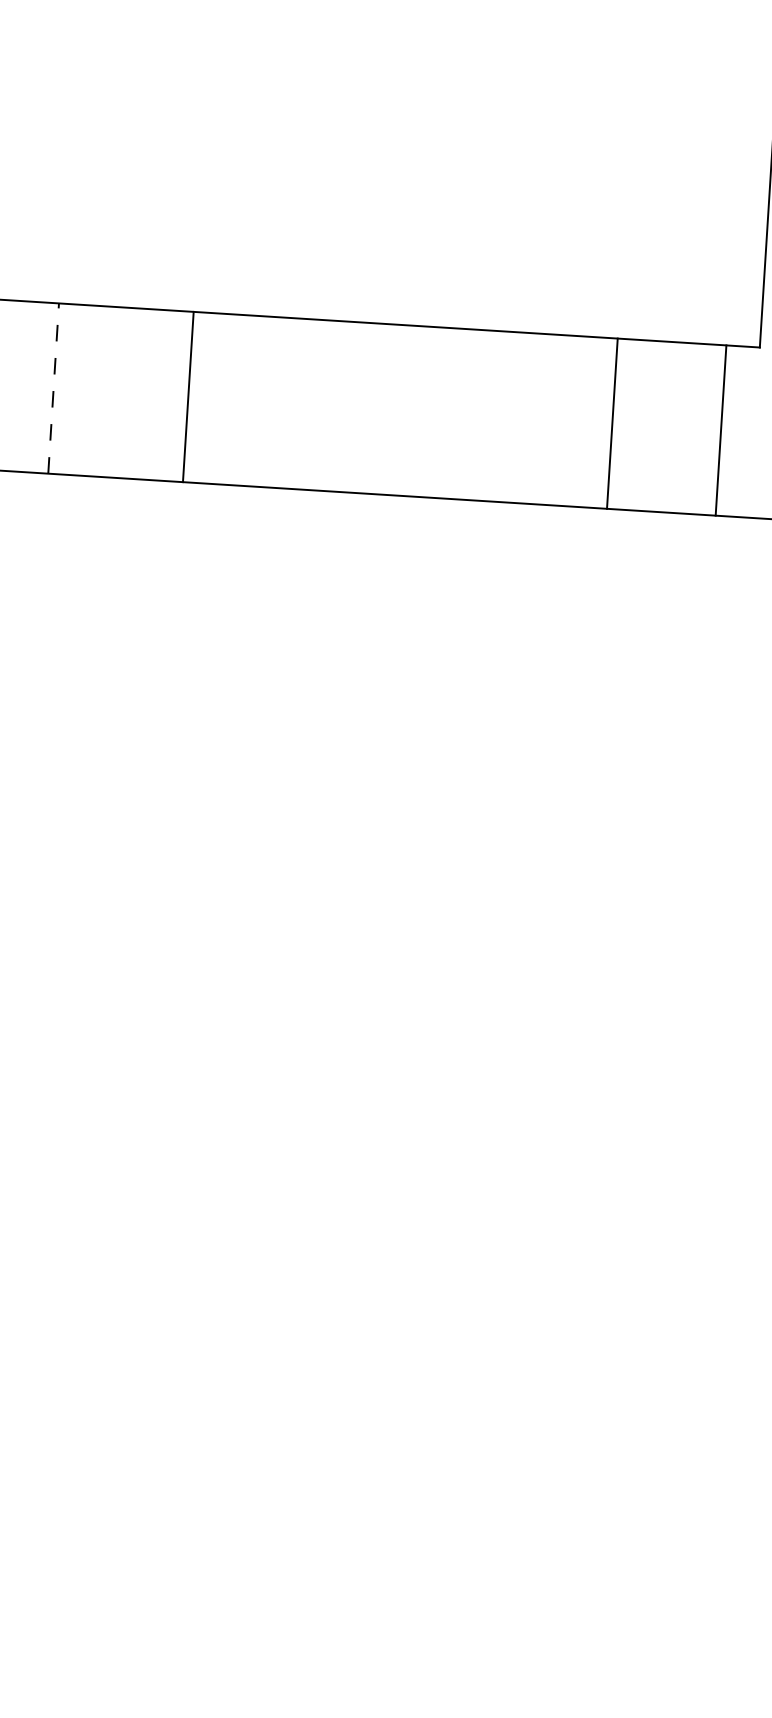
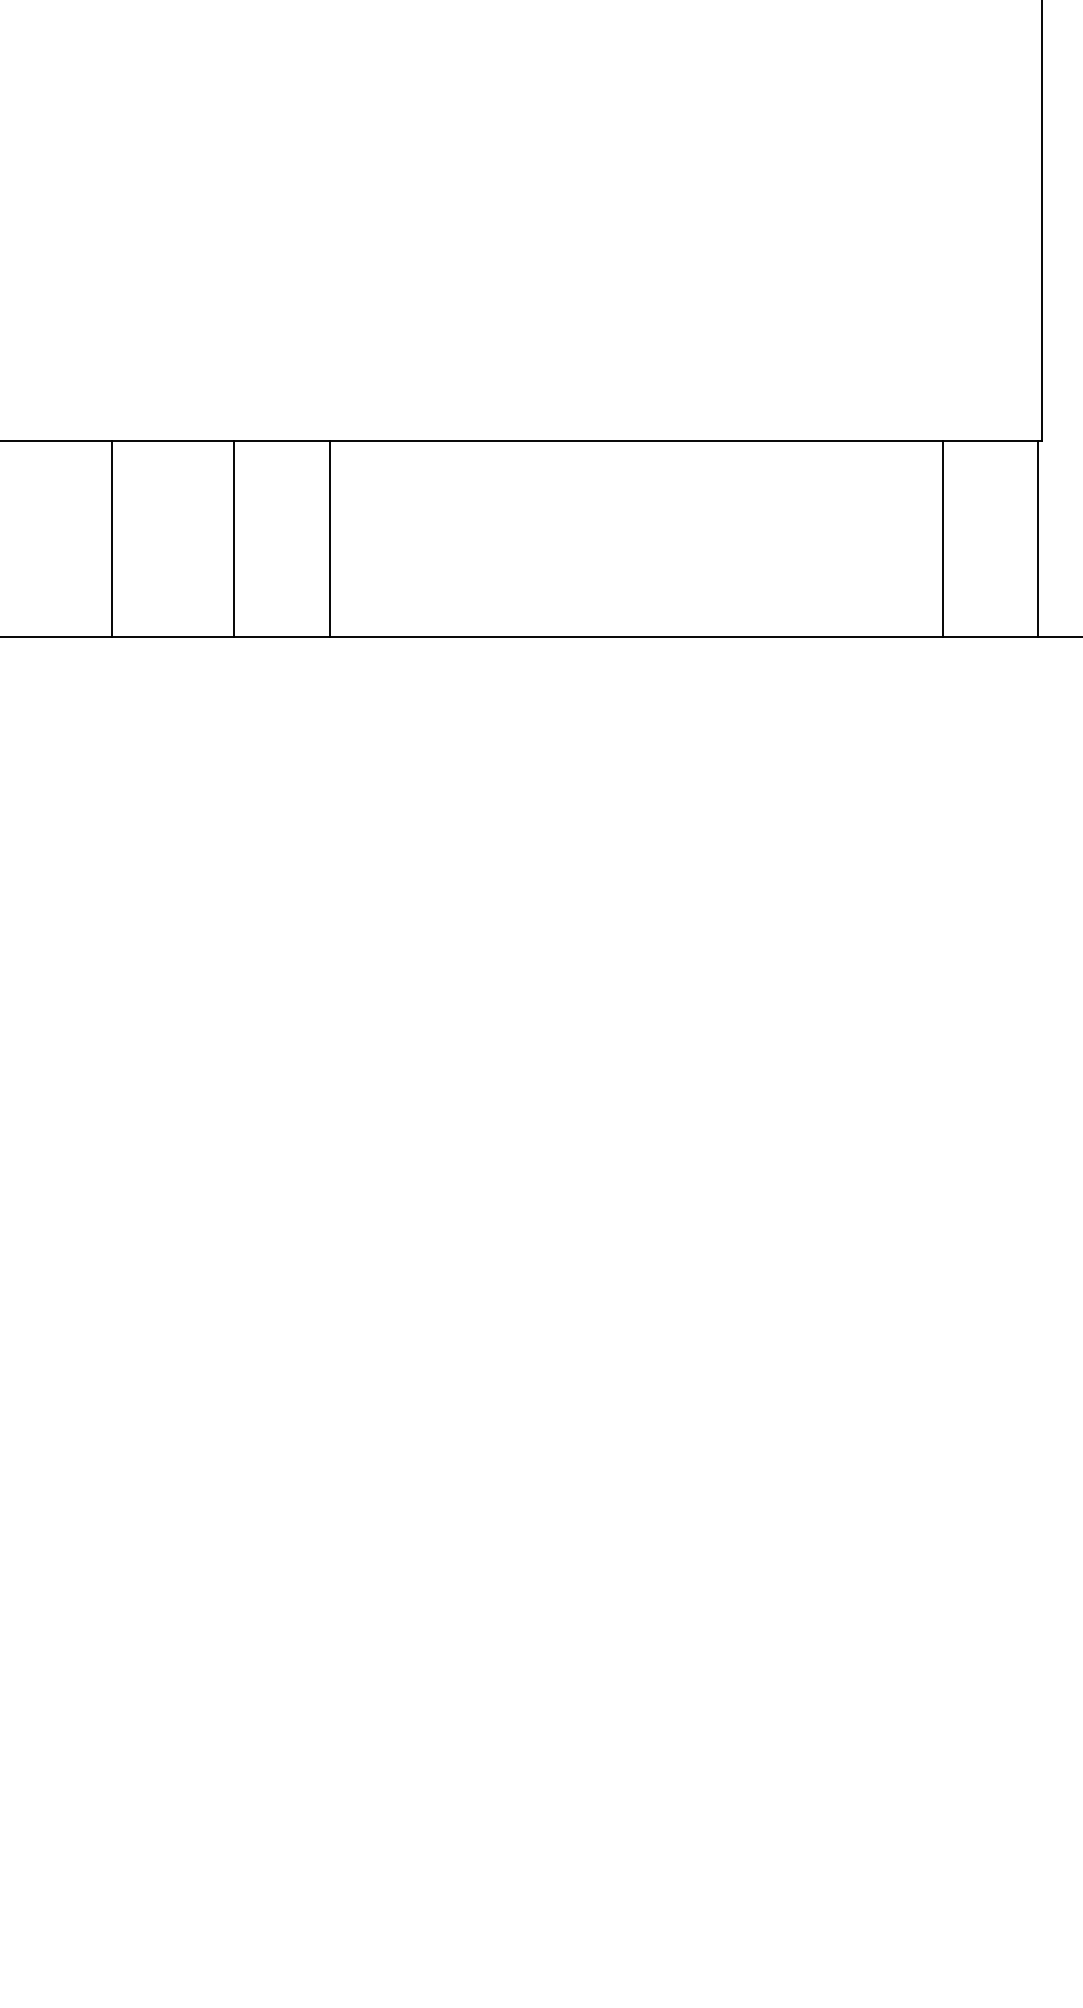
line: (53, 387) -> (234, 538), dashed -> solid
line: (188, 397) -> (329, 539), moved
line: (612, 423) -> (942, 539), moved
line: (720, 430) -> (1037, 539), moved

